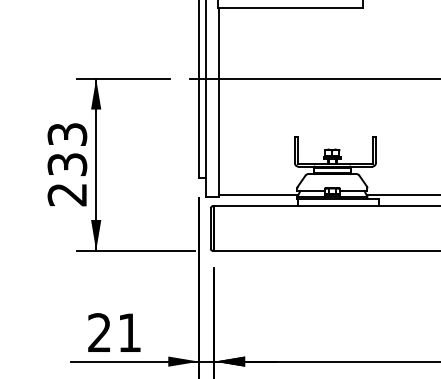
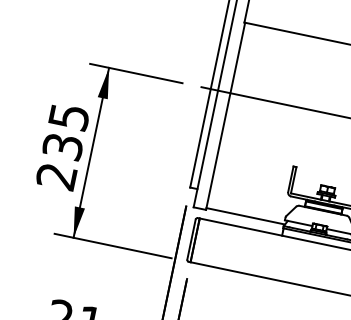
text: (66, 134) -> (68, 116), 233 -> 235

